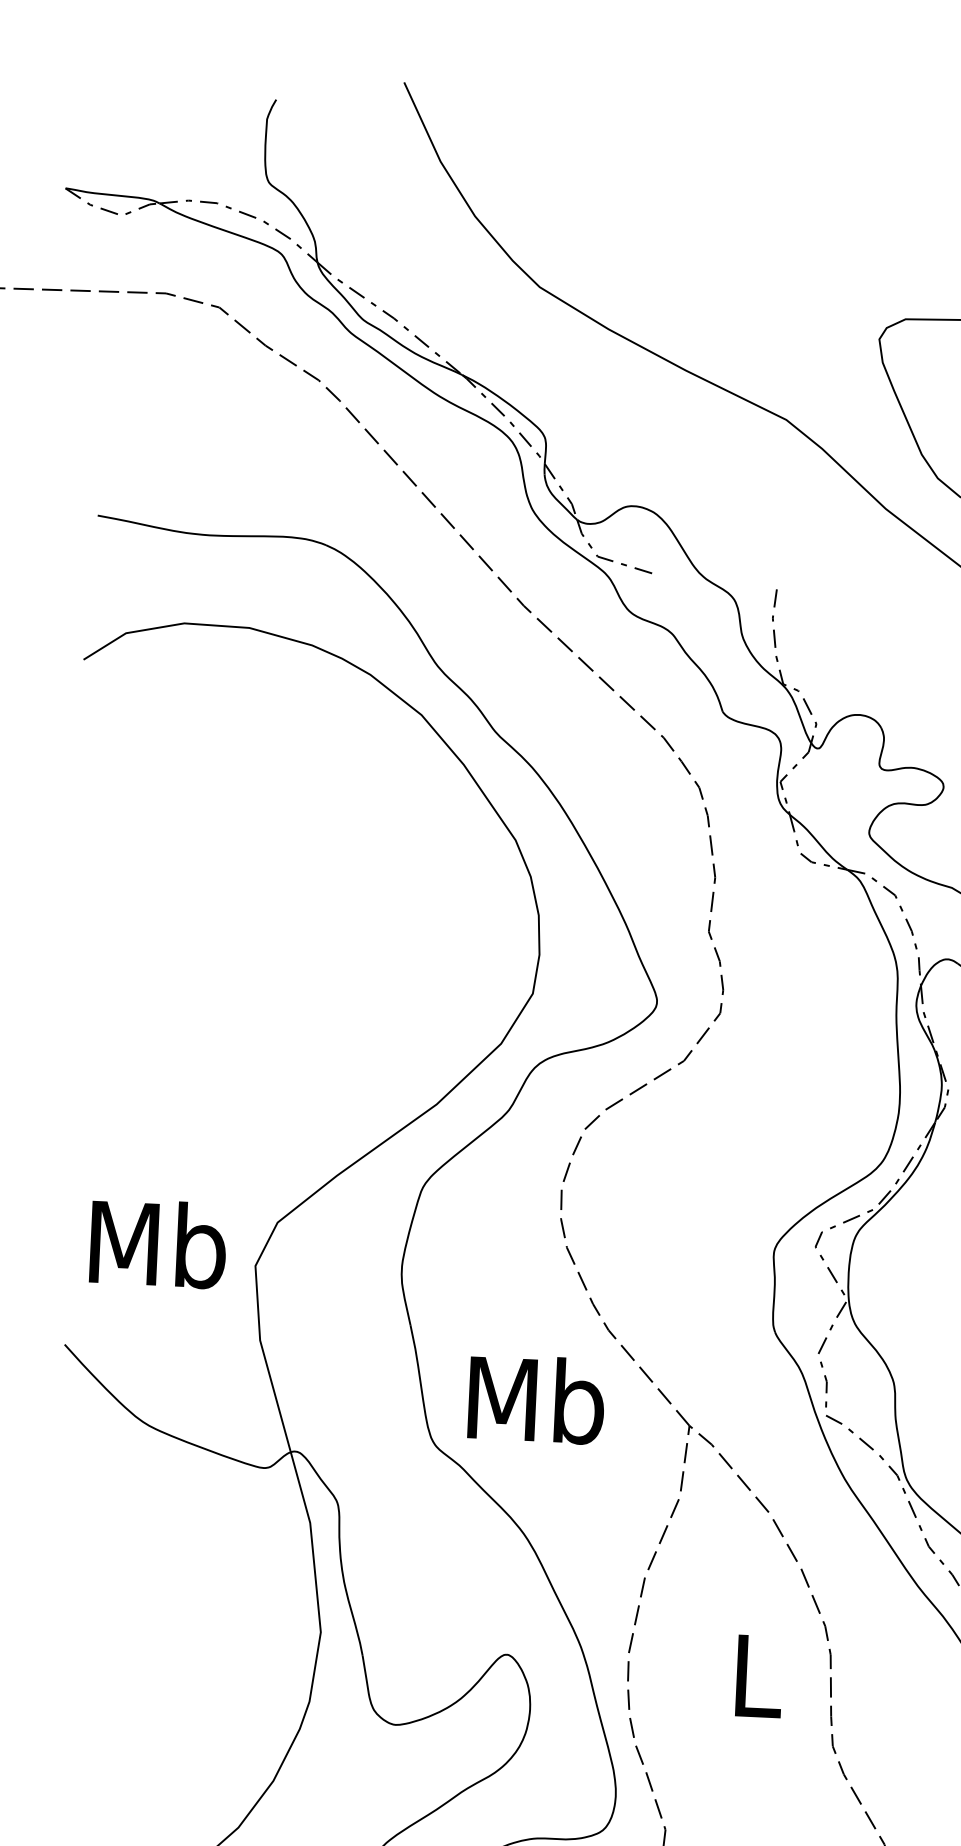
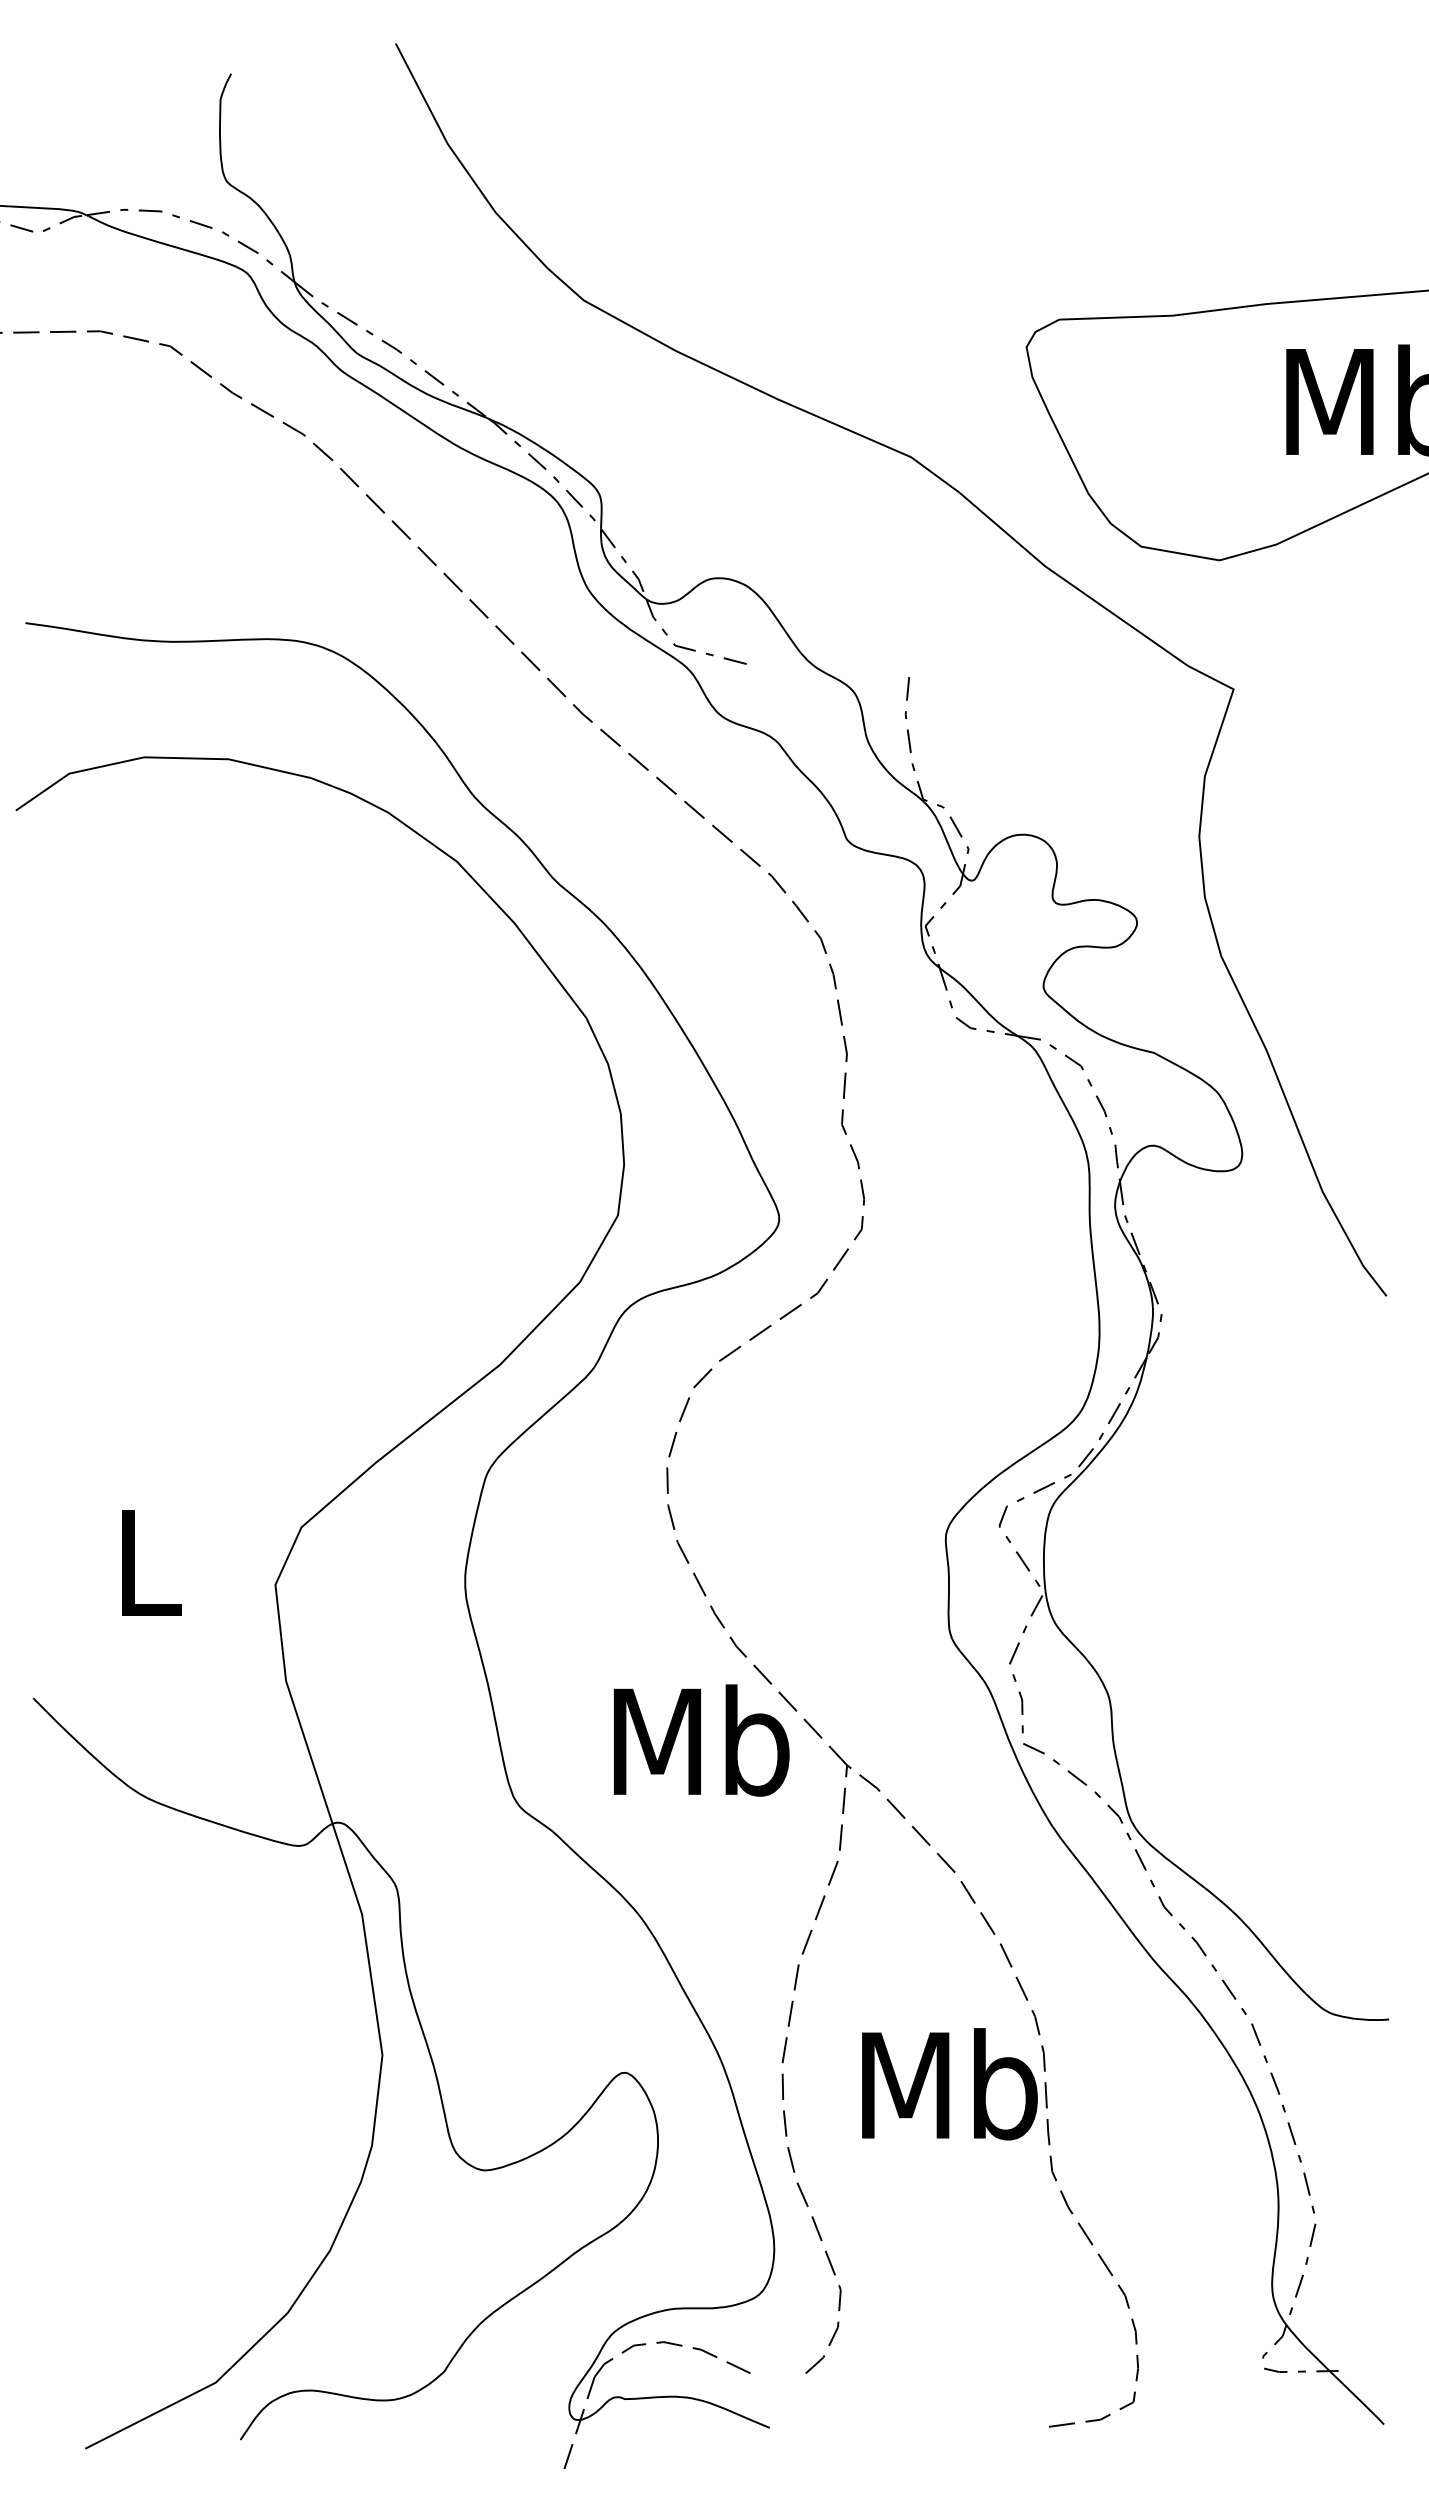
text: (158, 1244) -> (148, 1562), Mb -> L
text: (536, 1399) -> (701, 1740), moved
text: (756, 1675) -> (949, 2084), L -> Mb

